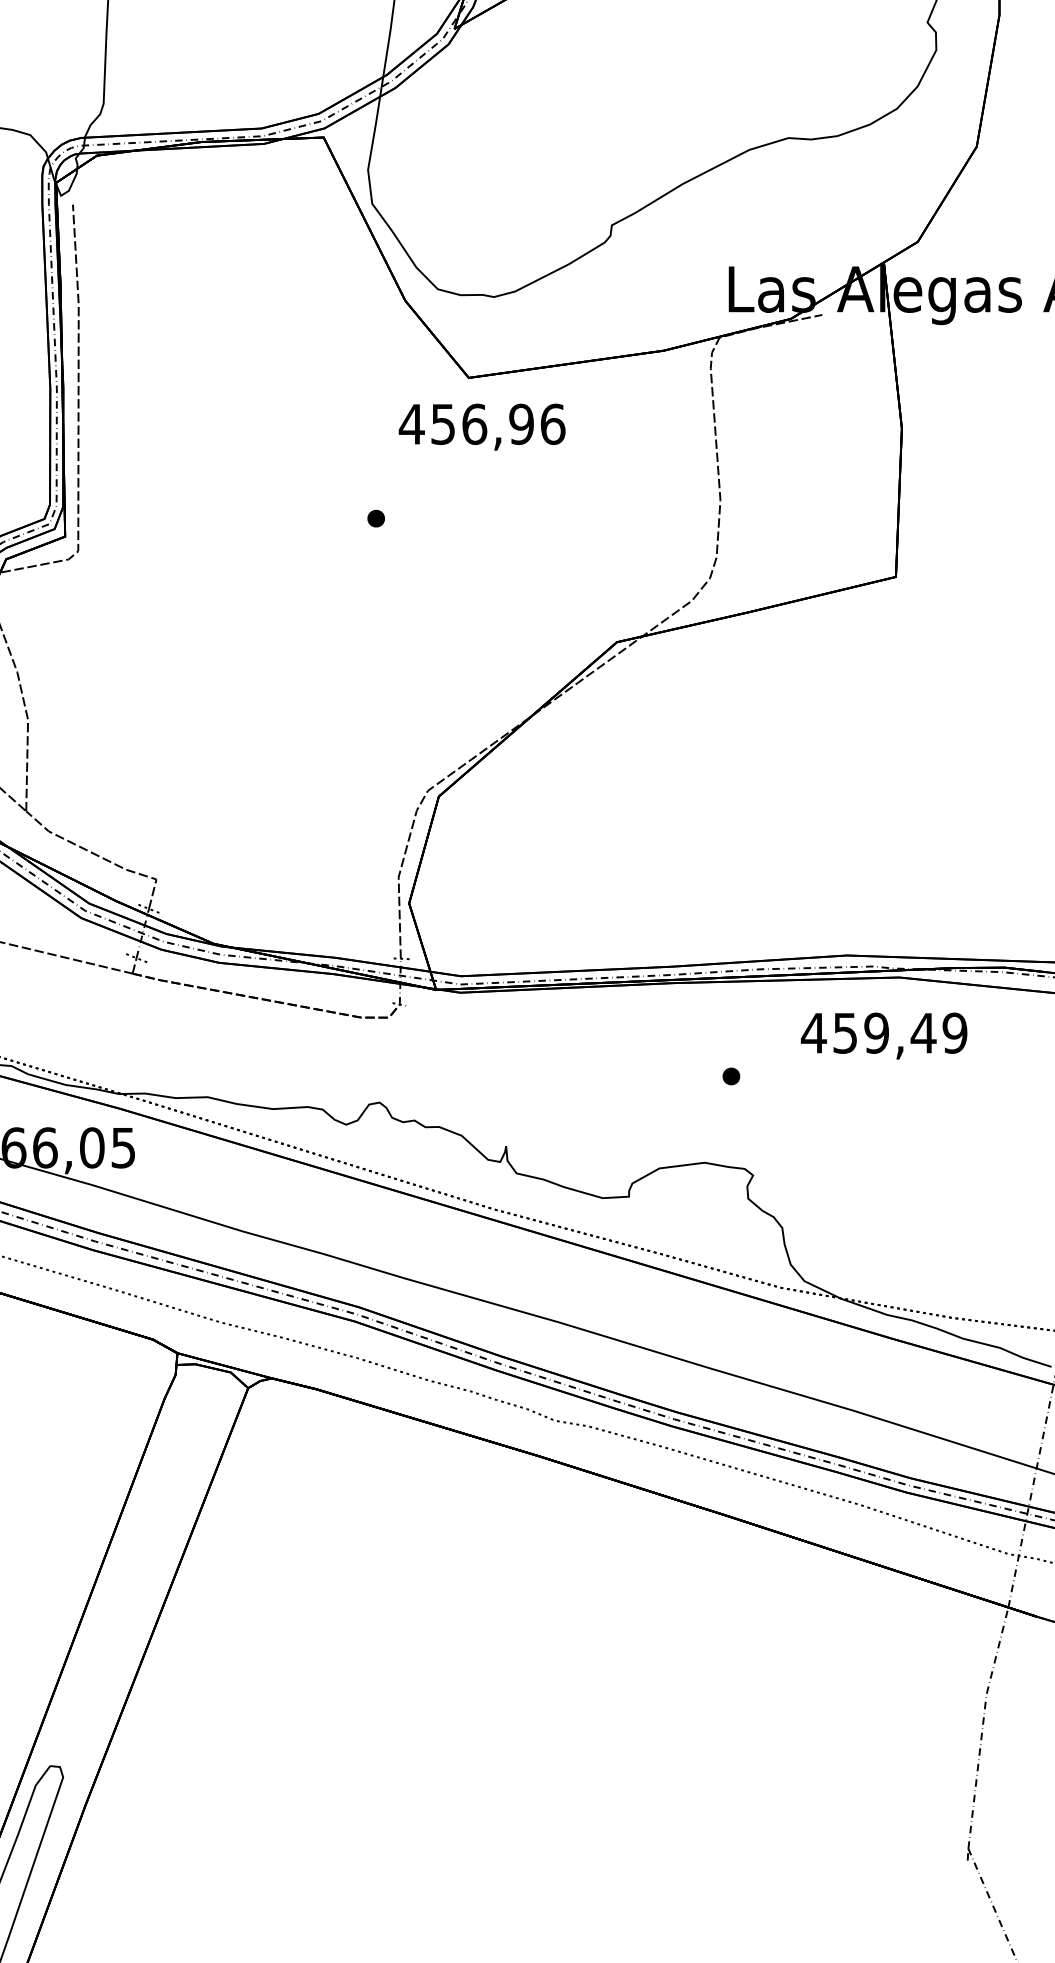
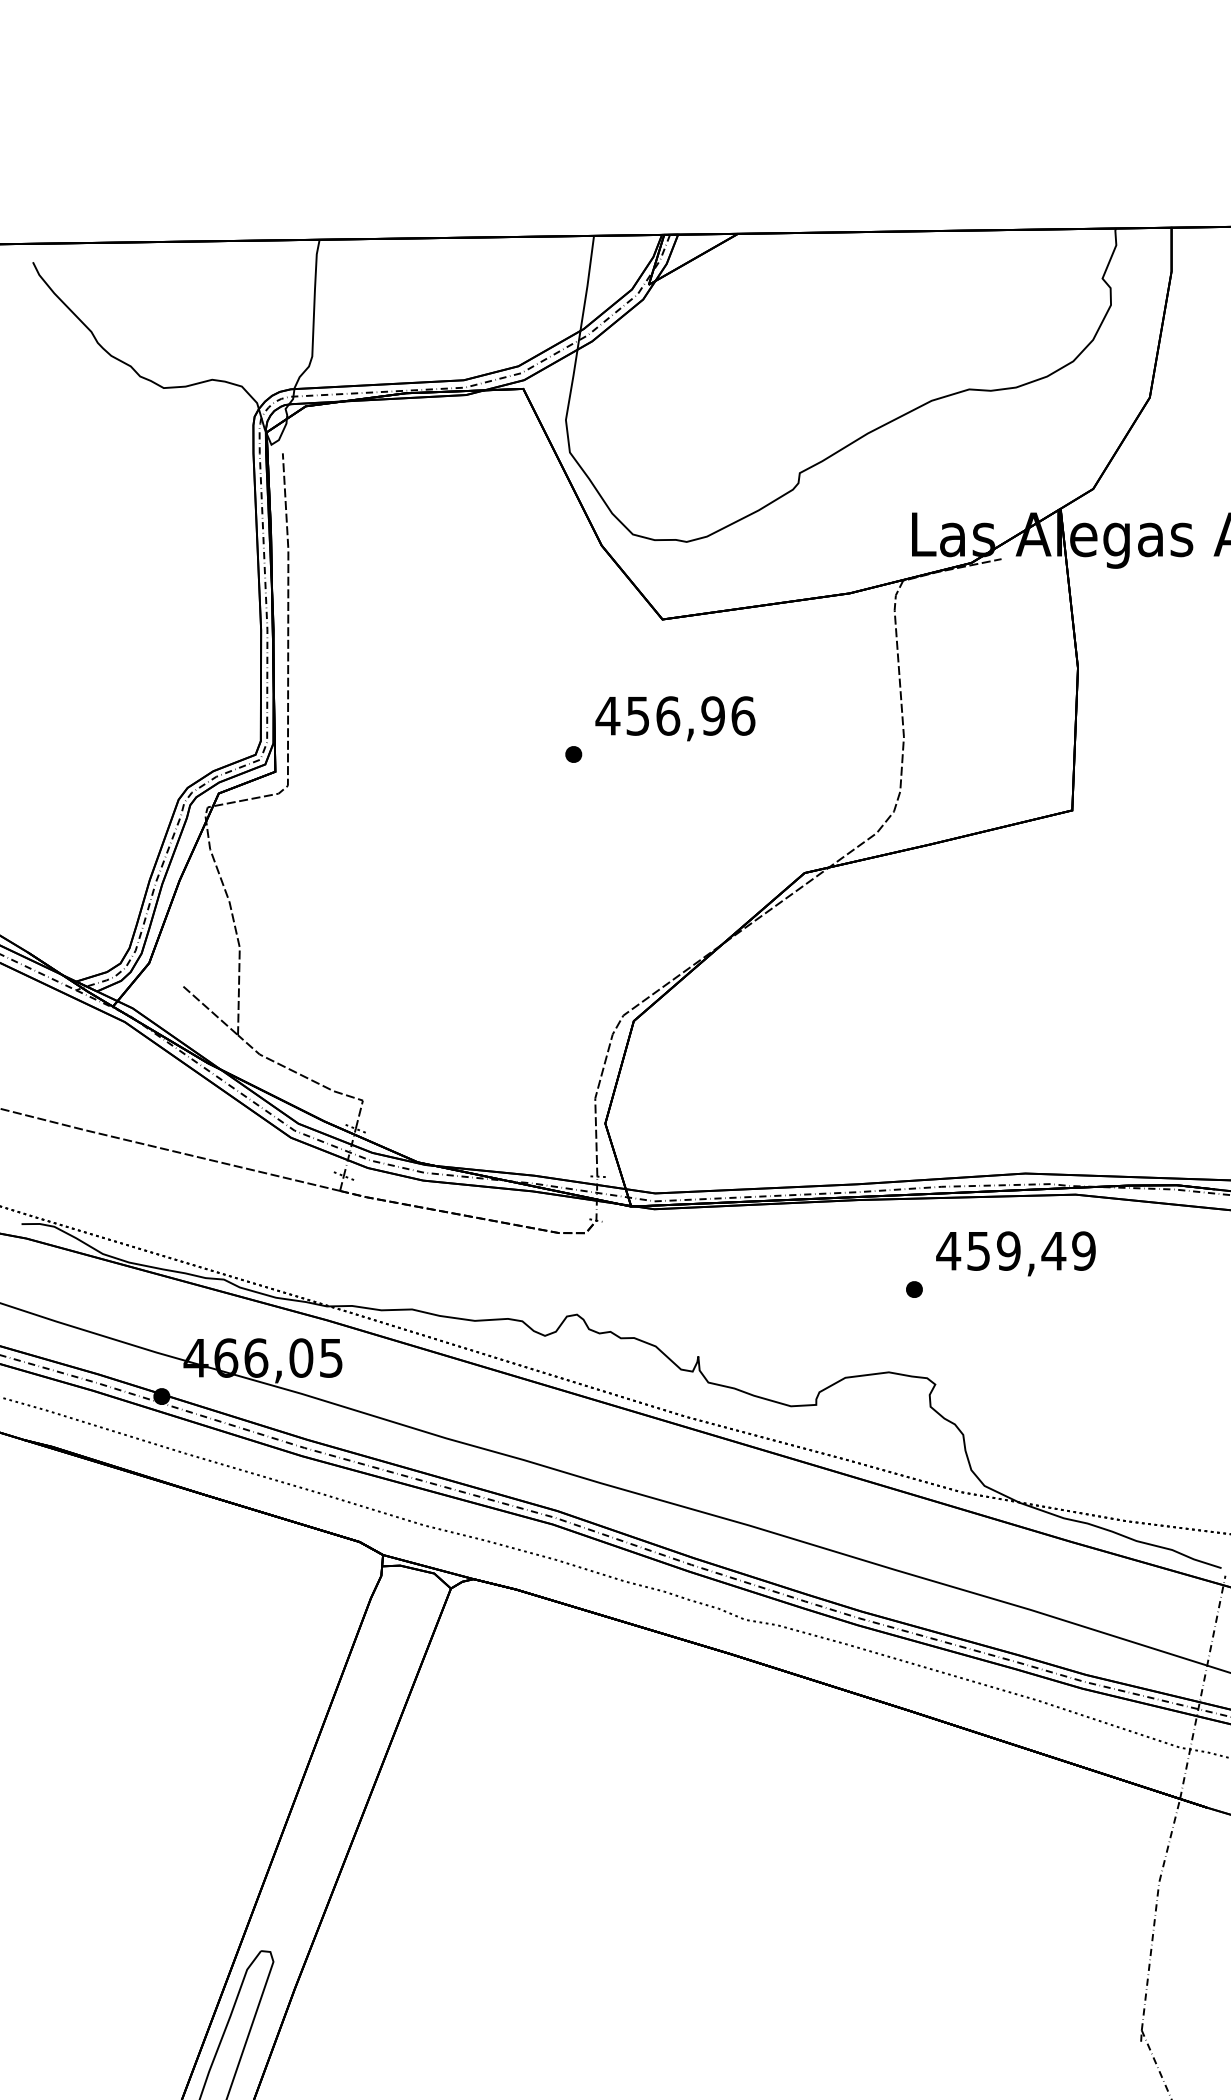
text: (482, 426) -> (675, 718), moved
text: (883, 1035) -> (1015, 1253), moved

